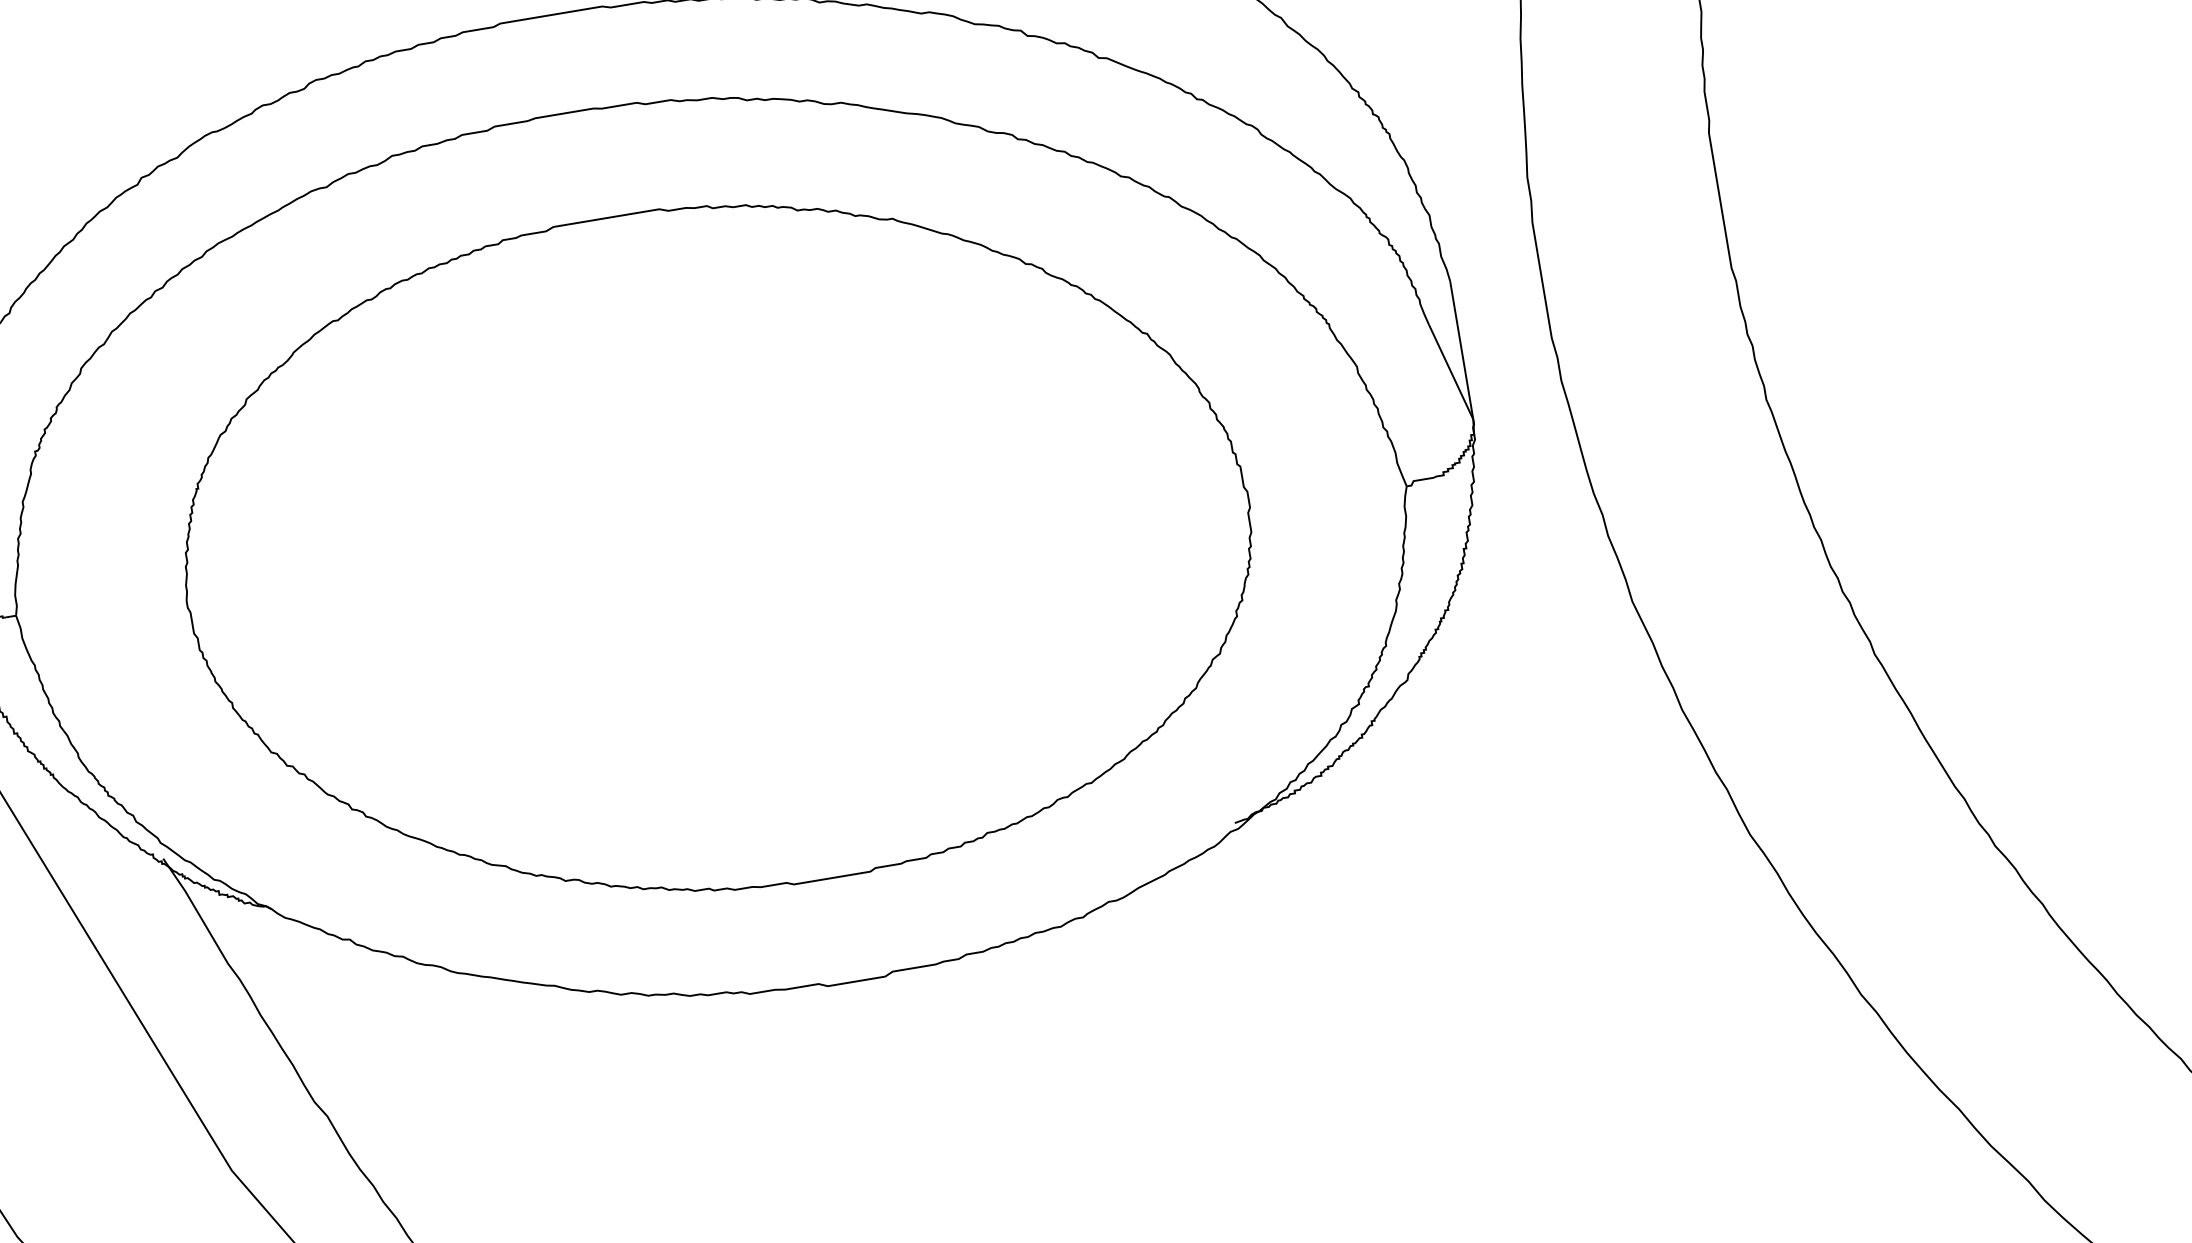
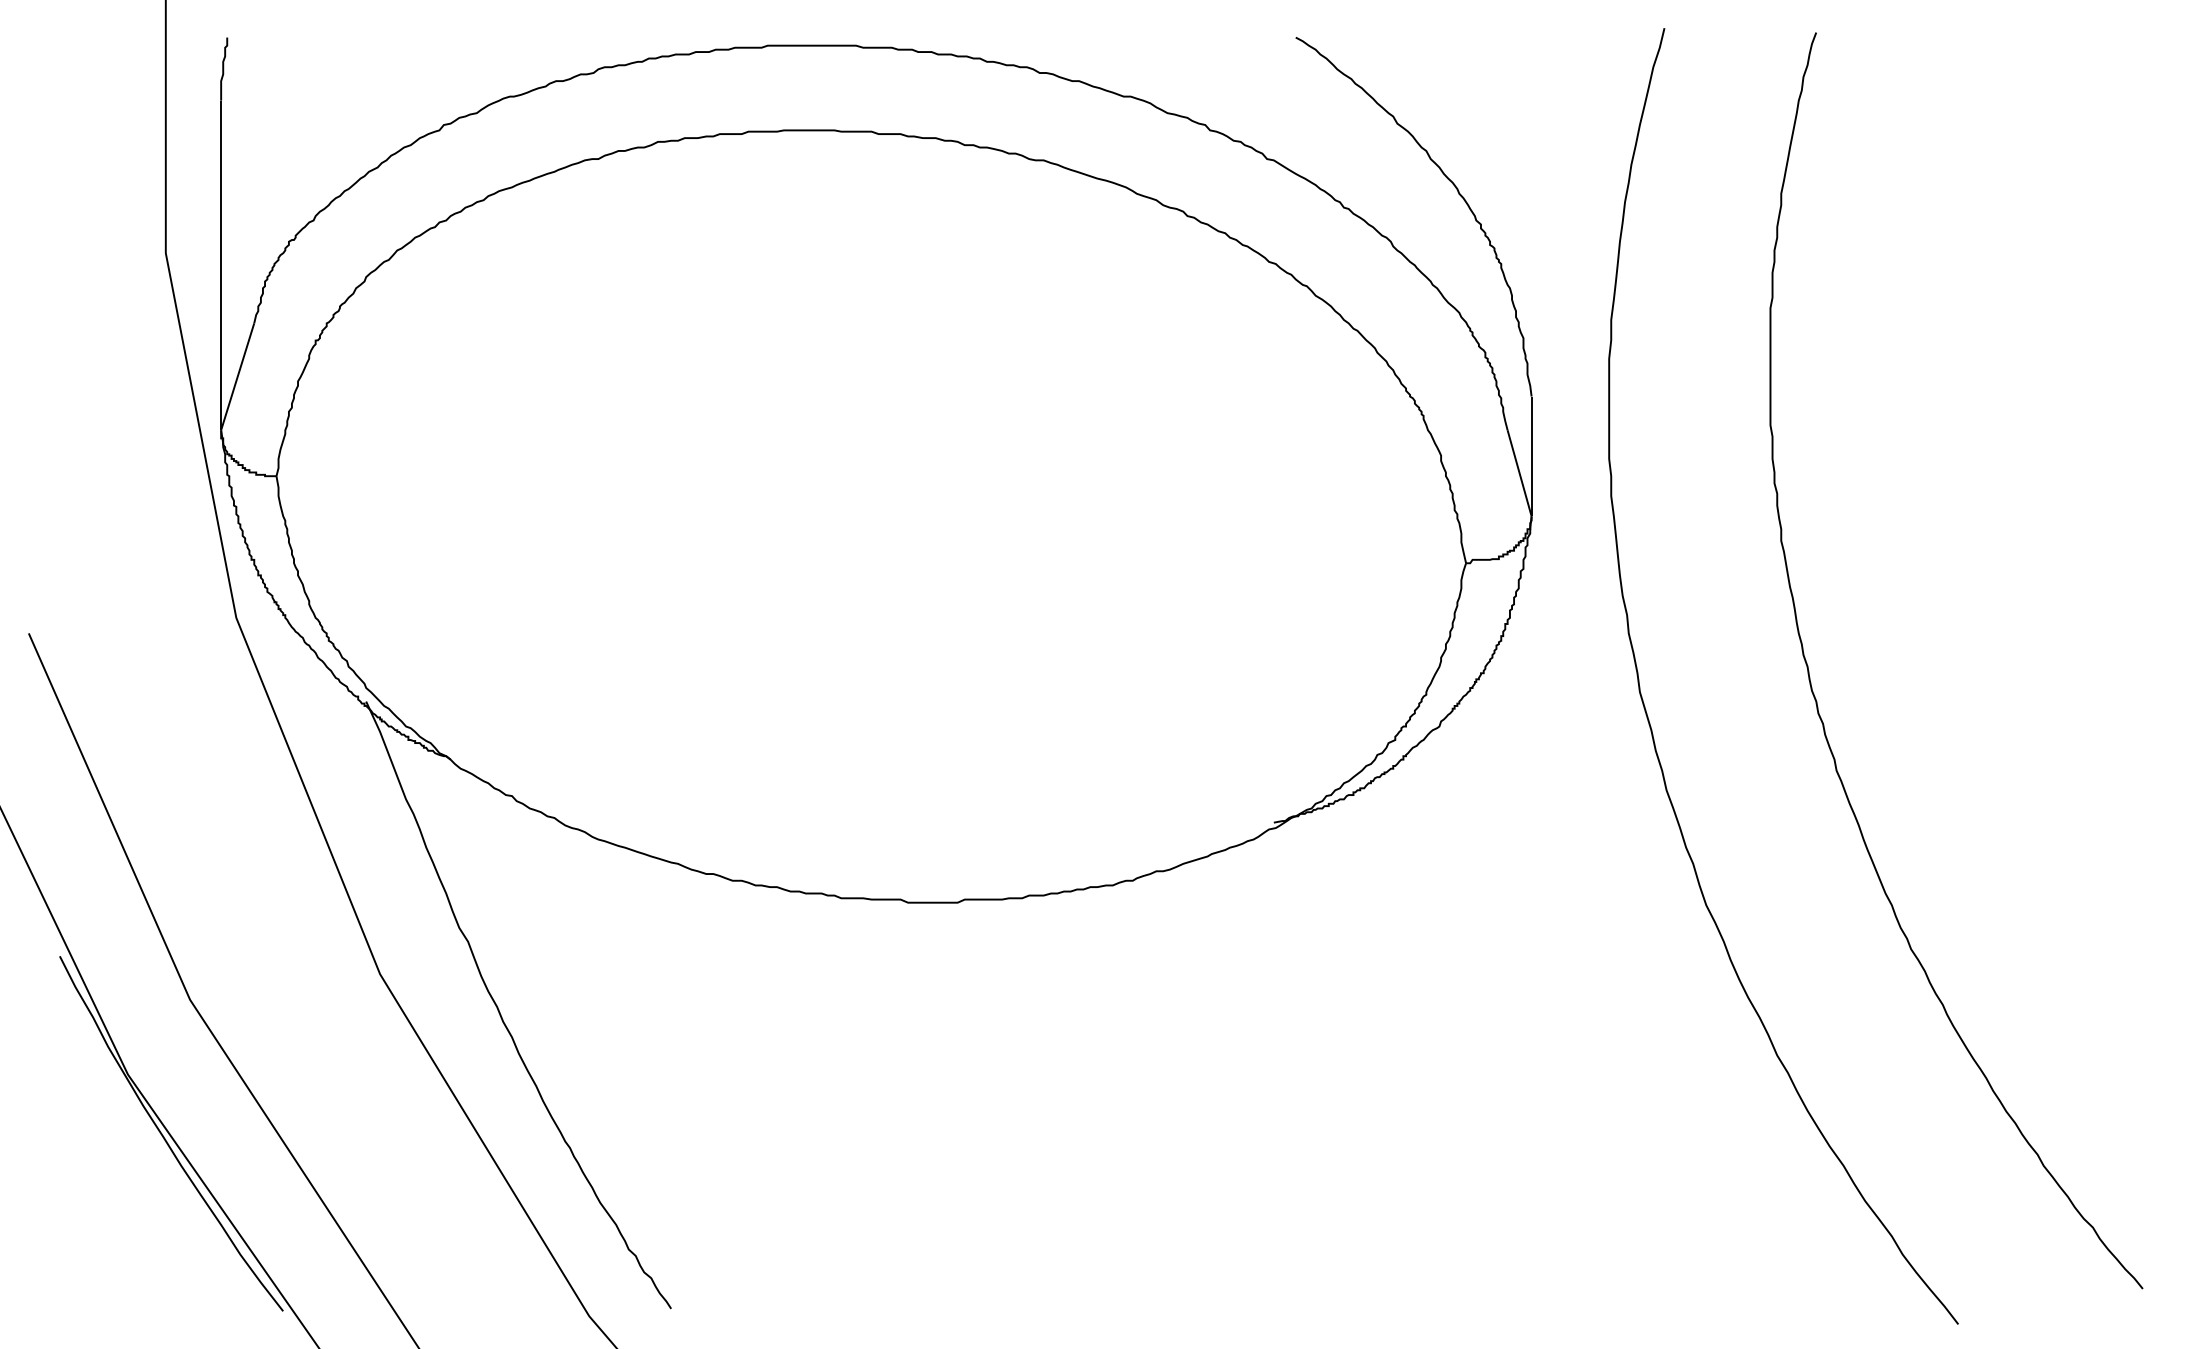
part: (717, 548) -> (876, 518), removed

